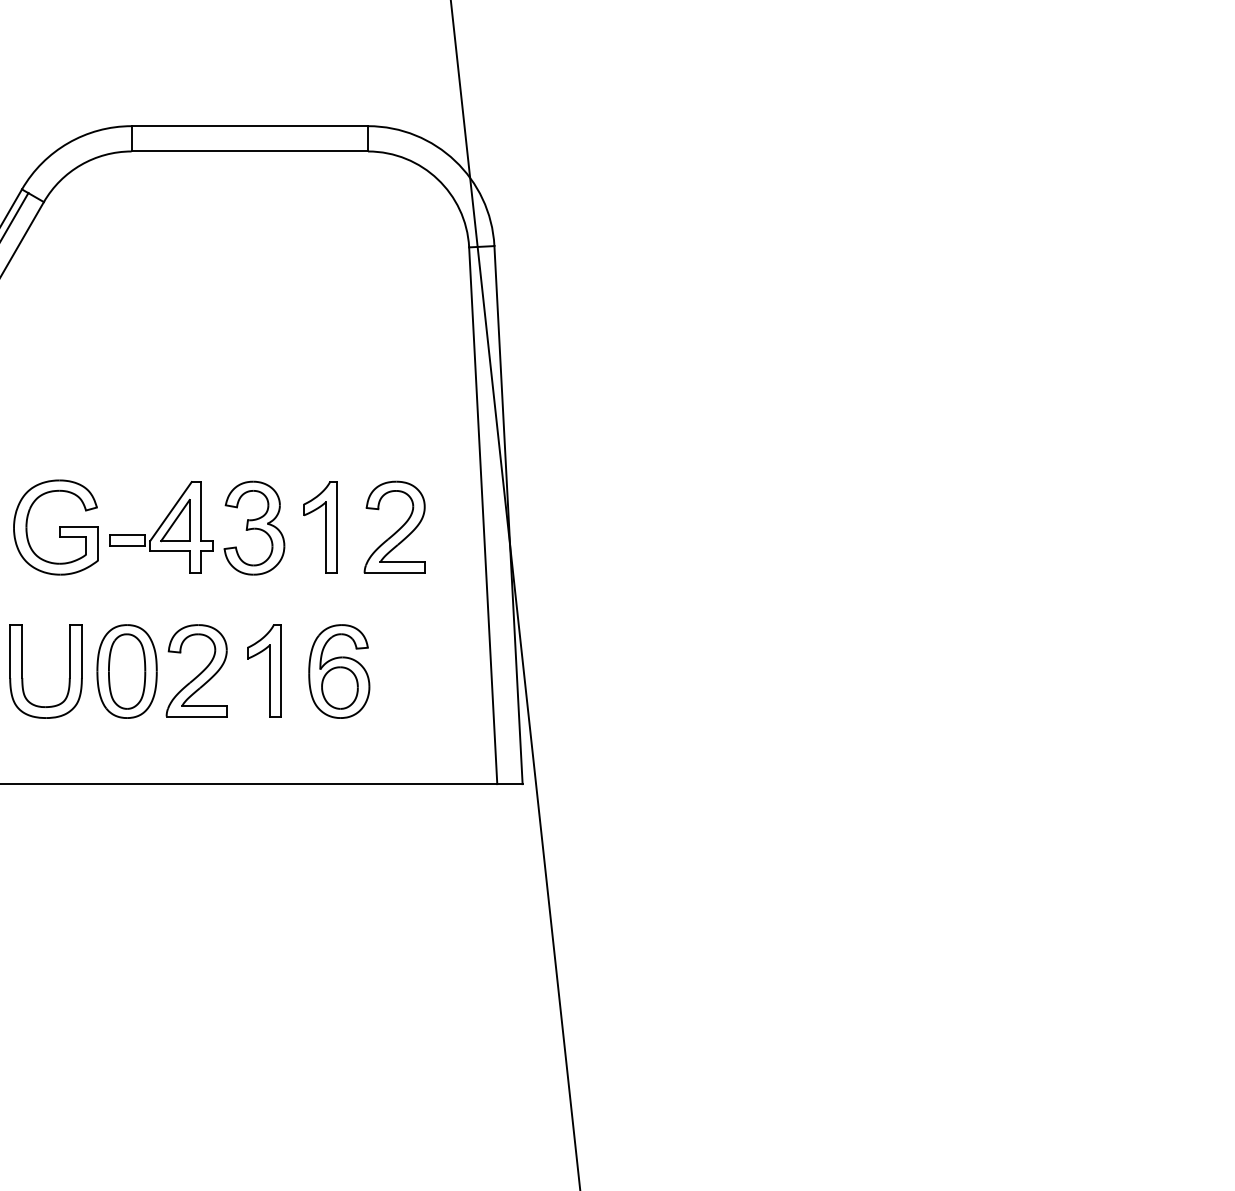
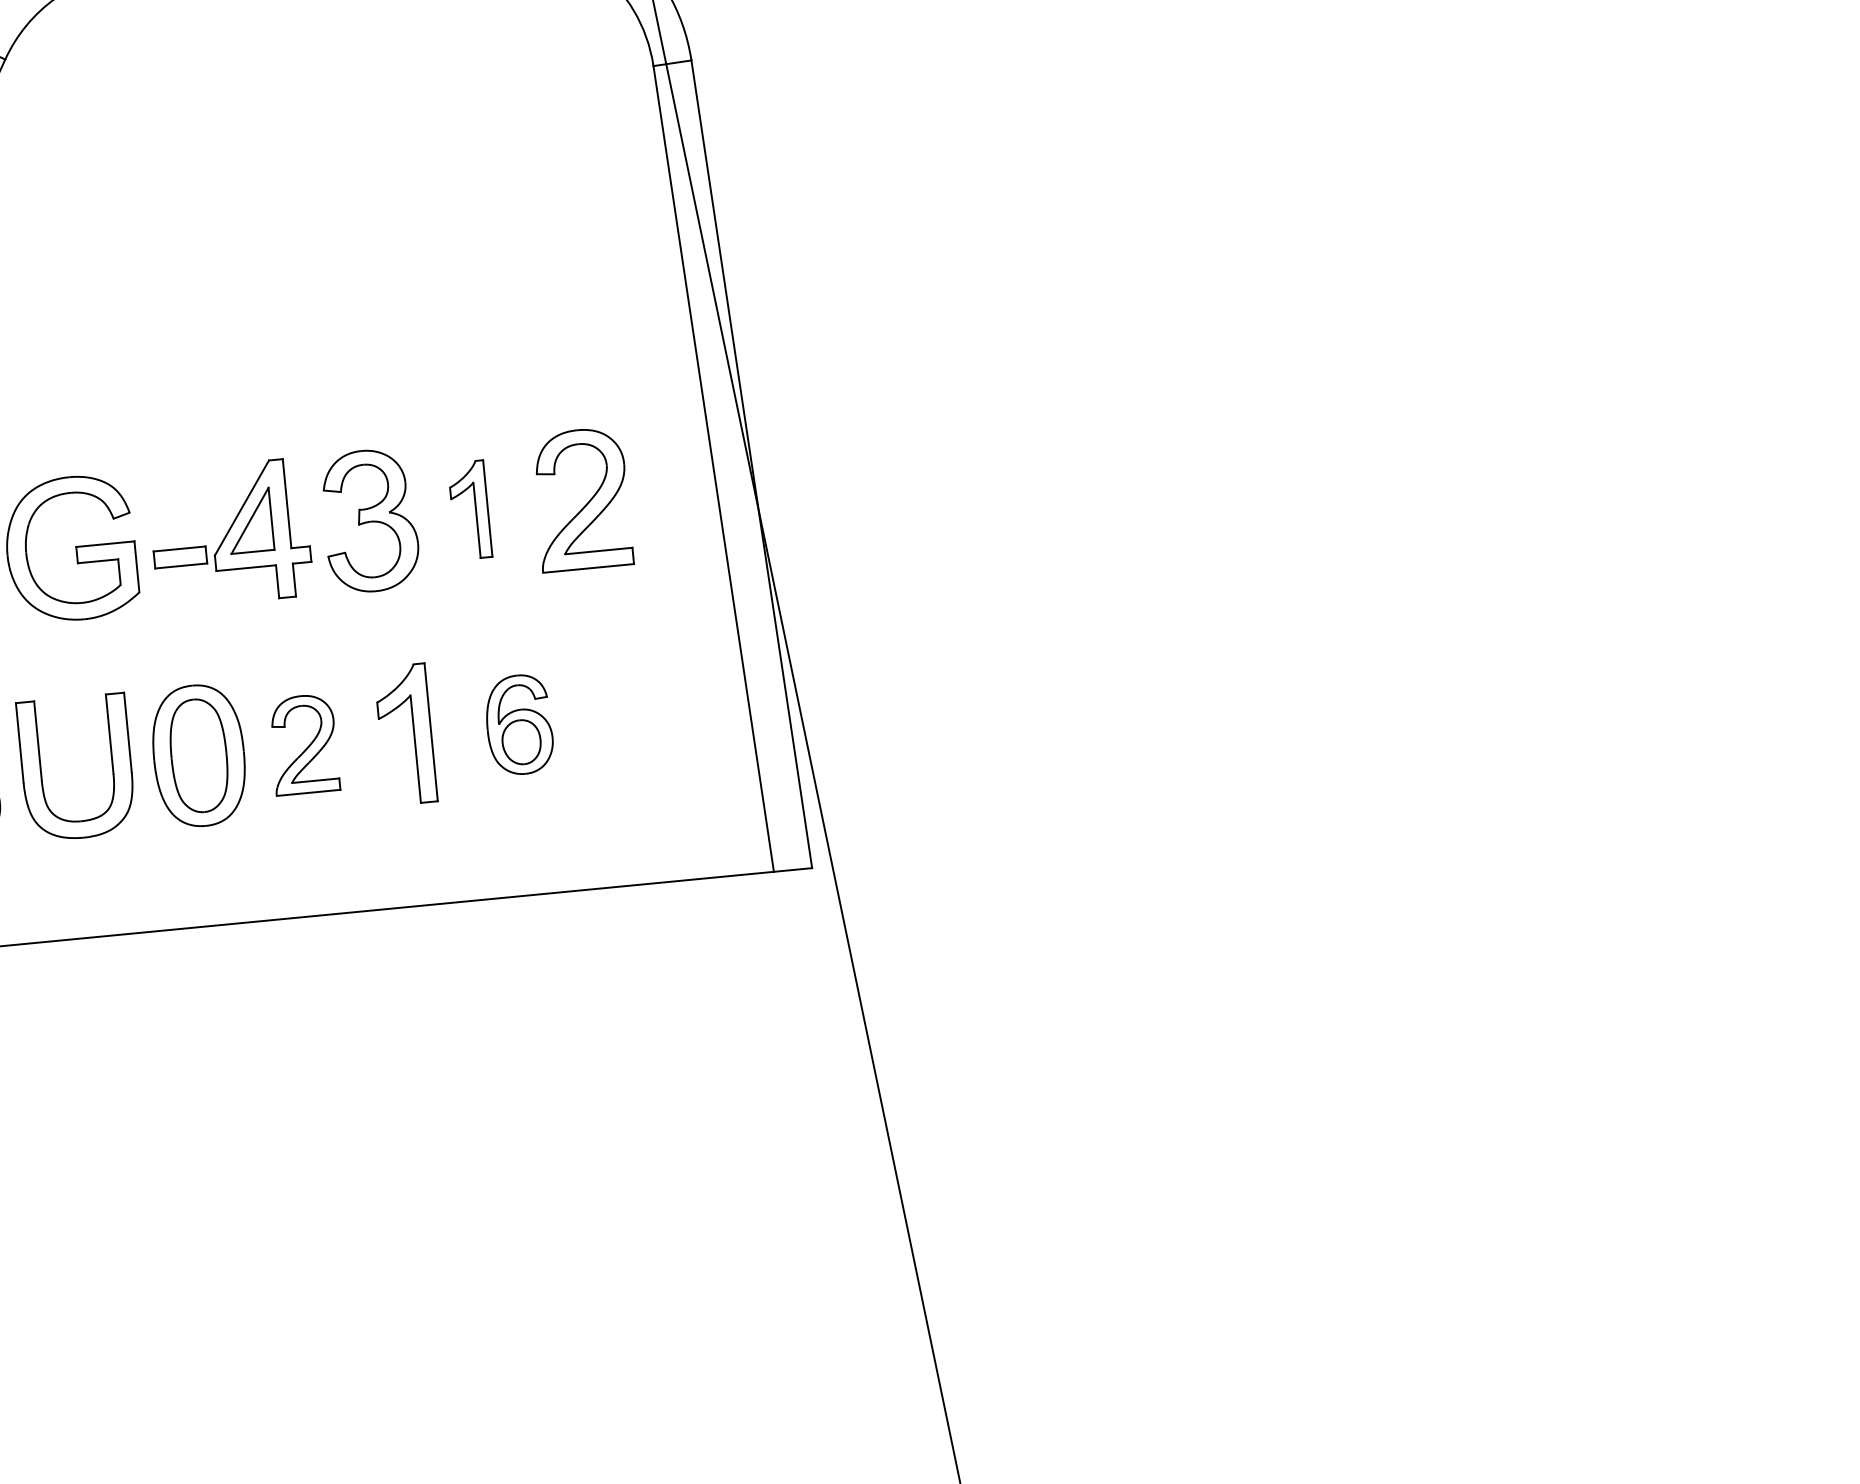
part: (320, 527) -> (469, 510), size x0.7
part: (196, 670) -> (303, 744), size x0.7
part: (339, 671) -> (519, 724), size x0.7

